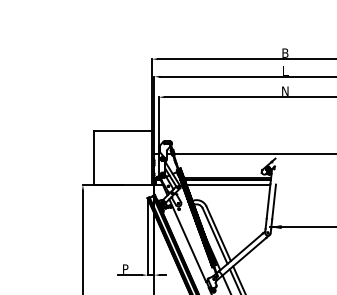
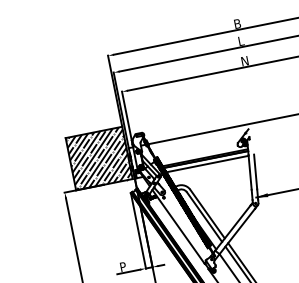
hatch: (123, 157) -> (99, 157), added

